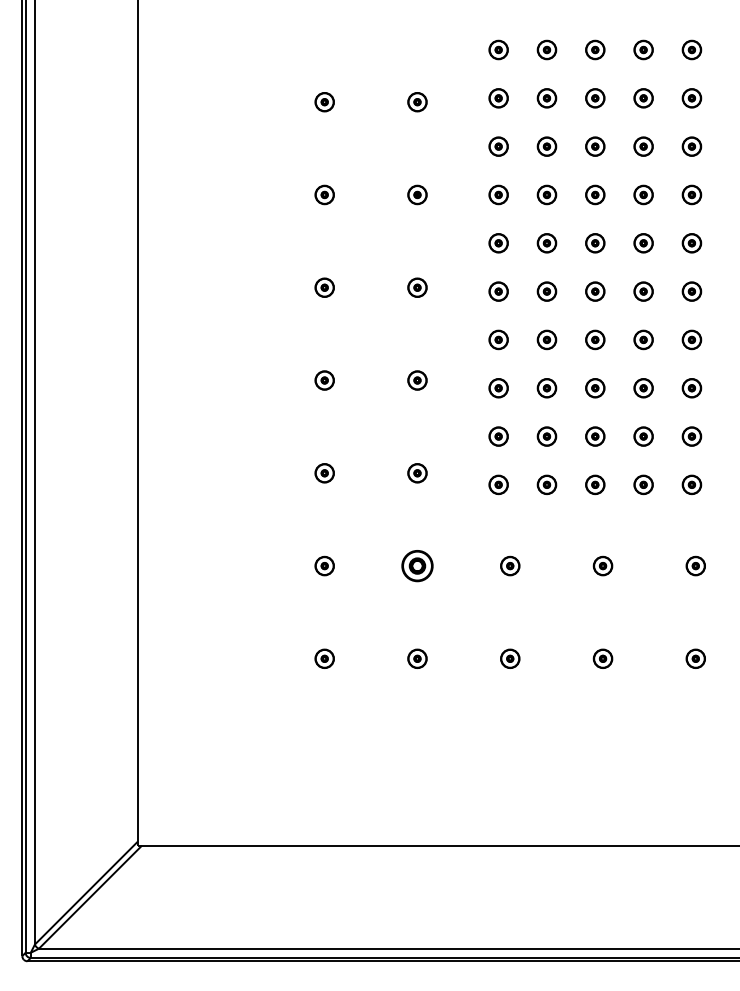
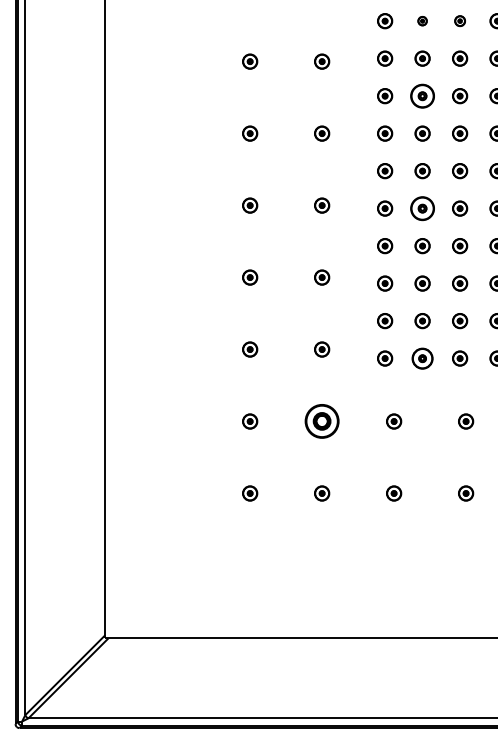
part: (546, 49) -> (422, 20), size x0.6
part: (595, 49) -> (460, 20), size x0.7
part: (546, 146) -> (422, 96), size x1.6
part: (546, 291) -> (422, 208), size x1.6
part: (546, 484) -> (422, 358), size x1.4
part: (417, 566) -> (322, 421), size x1.4

